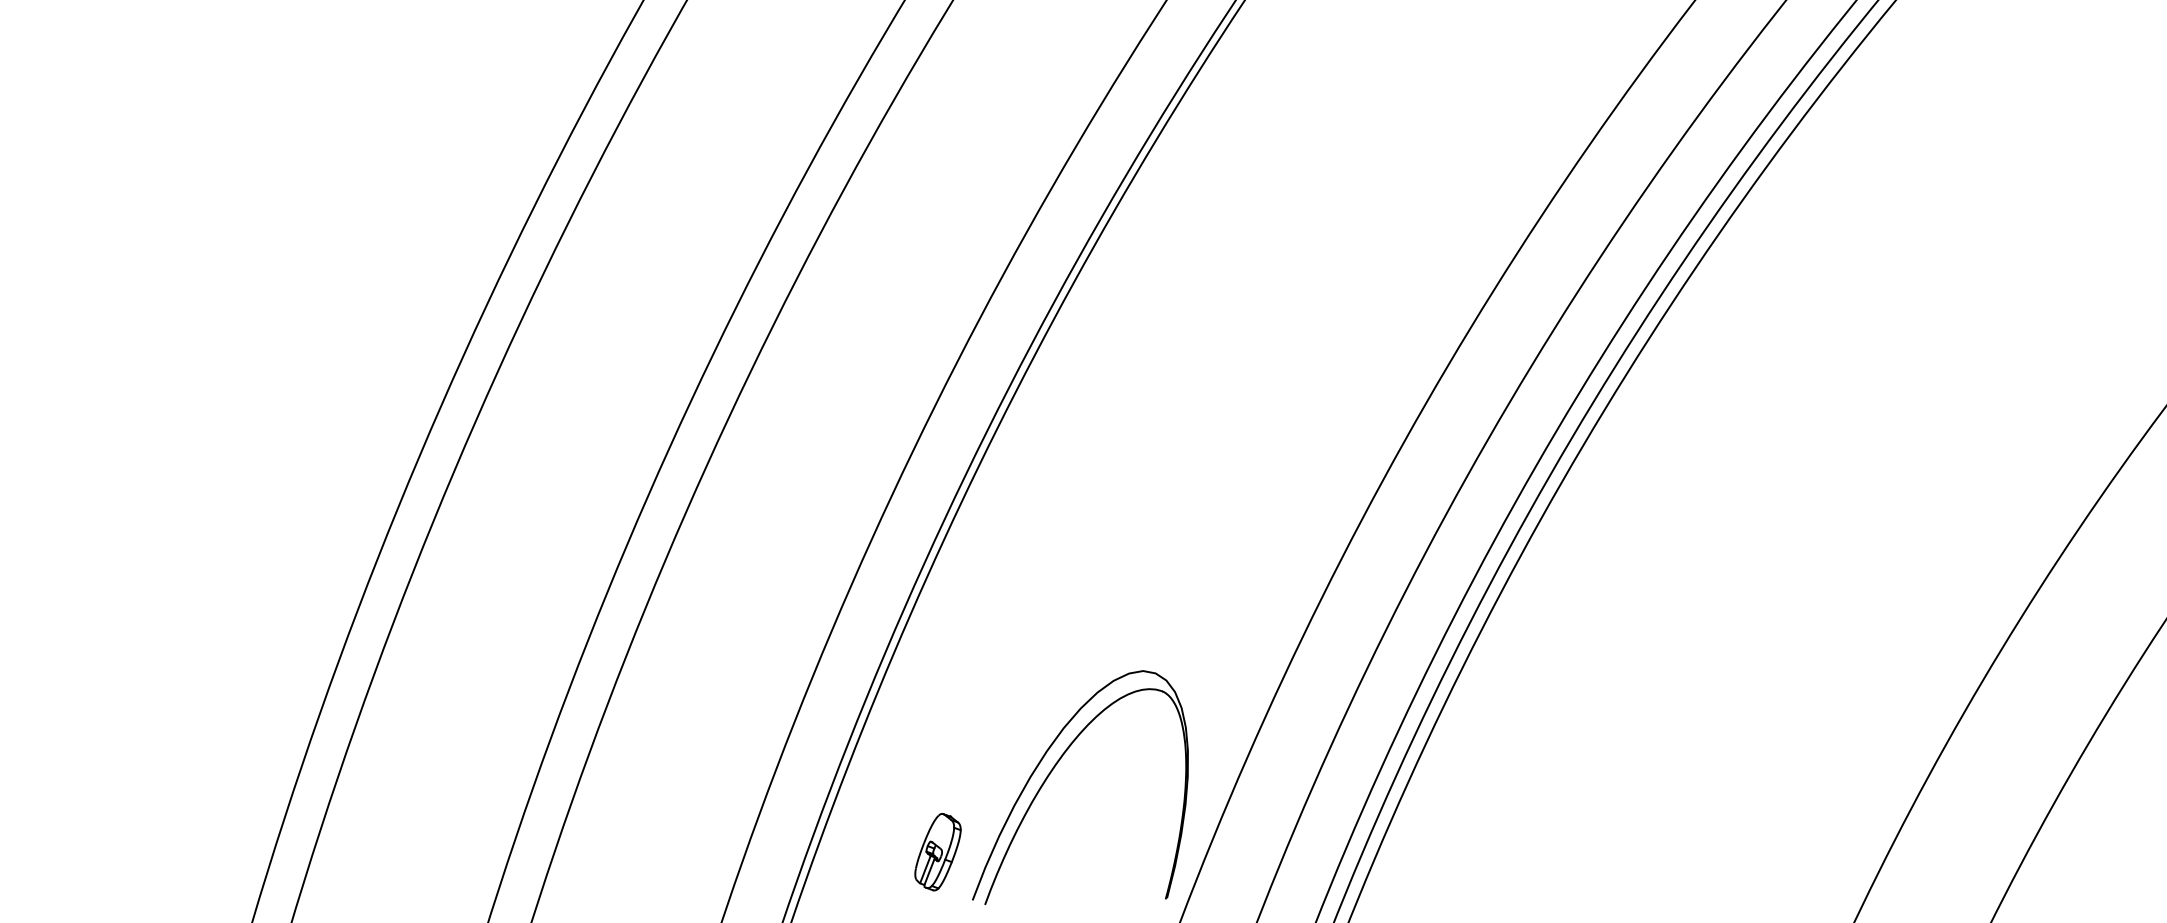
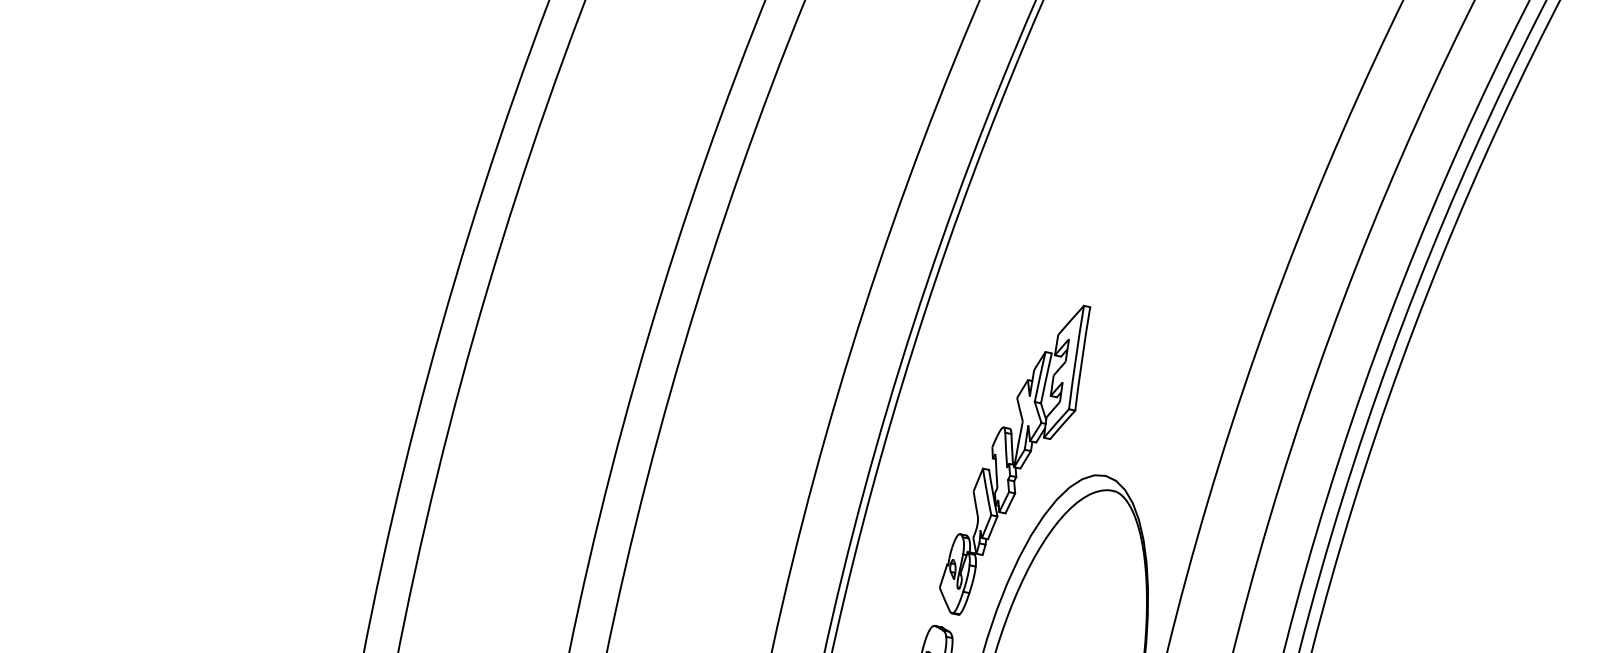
part: (1059, 643) -> (1017, 461), added

